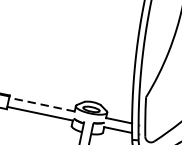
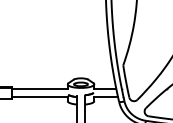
line: (41, 103) -> (39, 88), dashed -> solid

